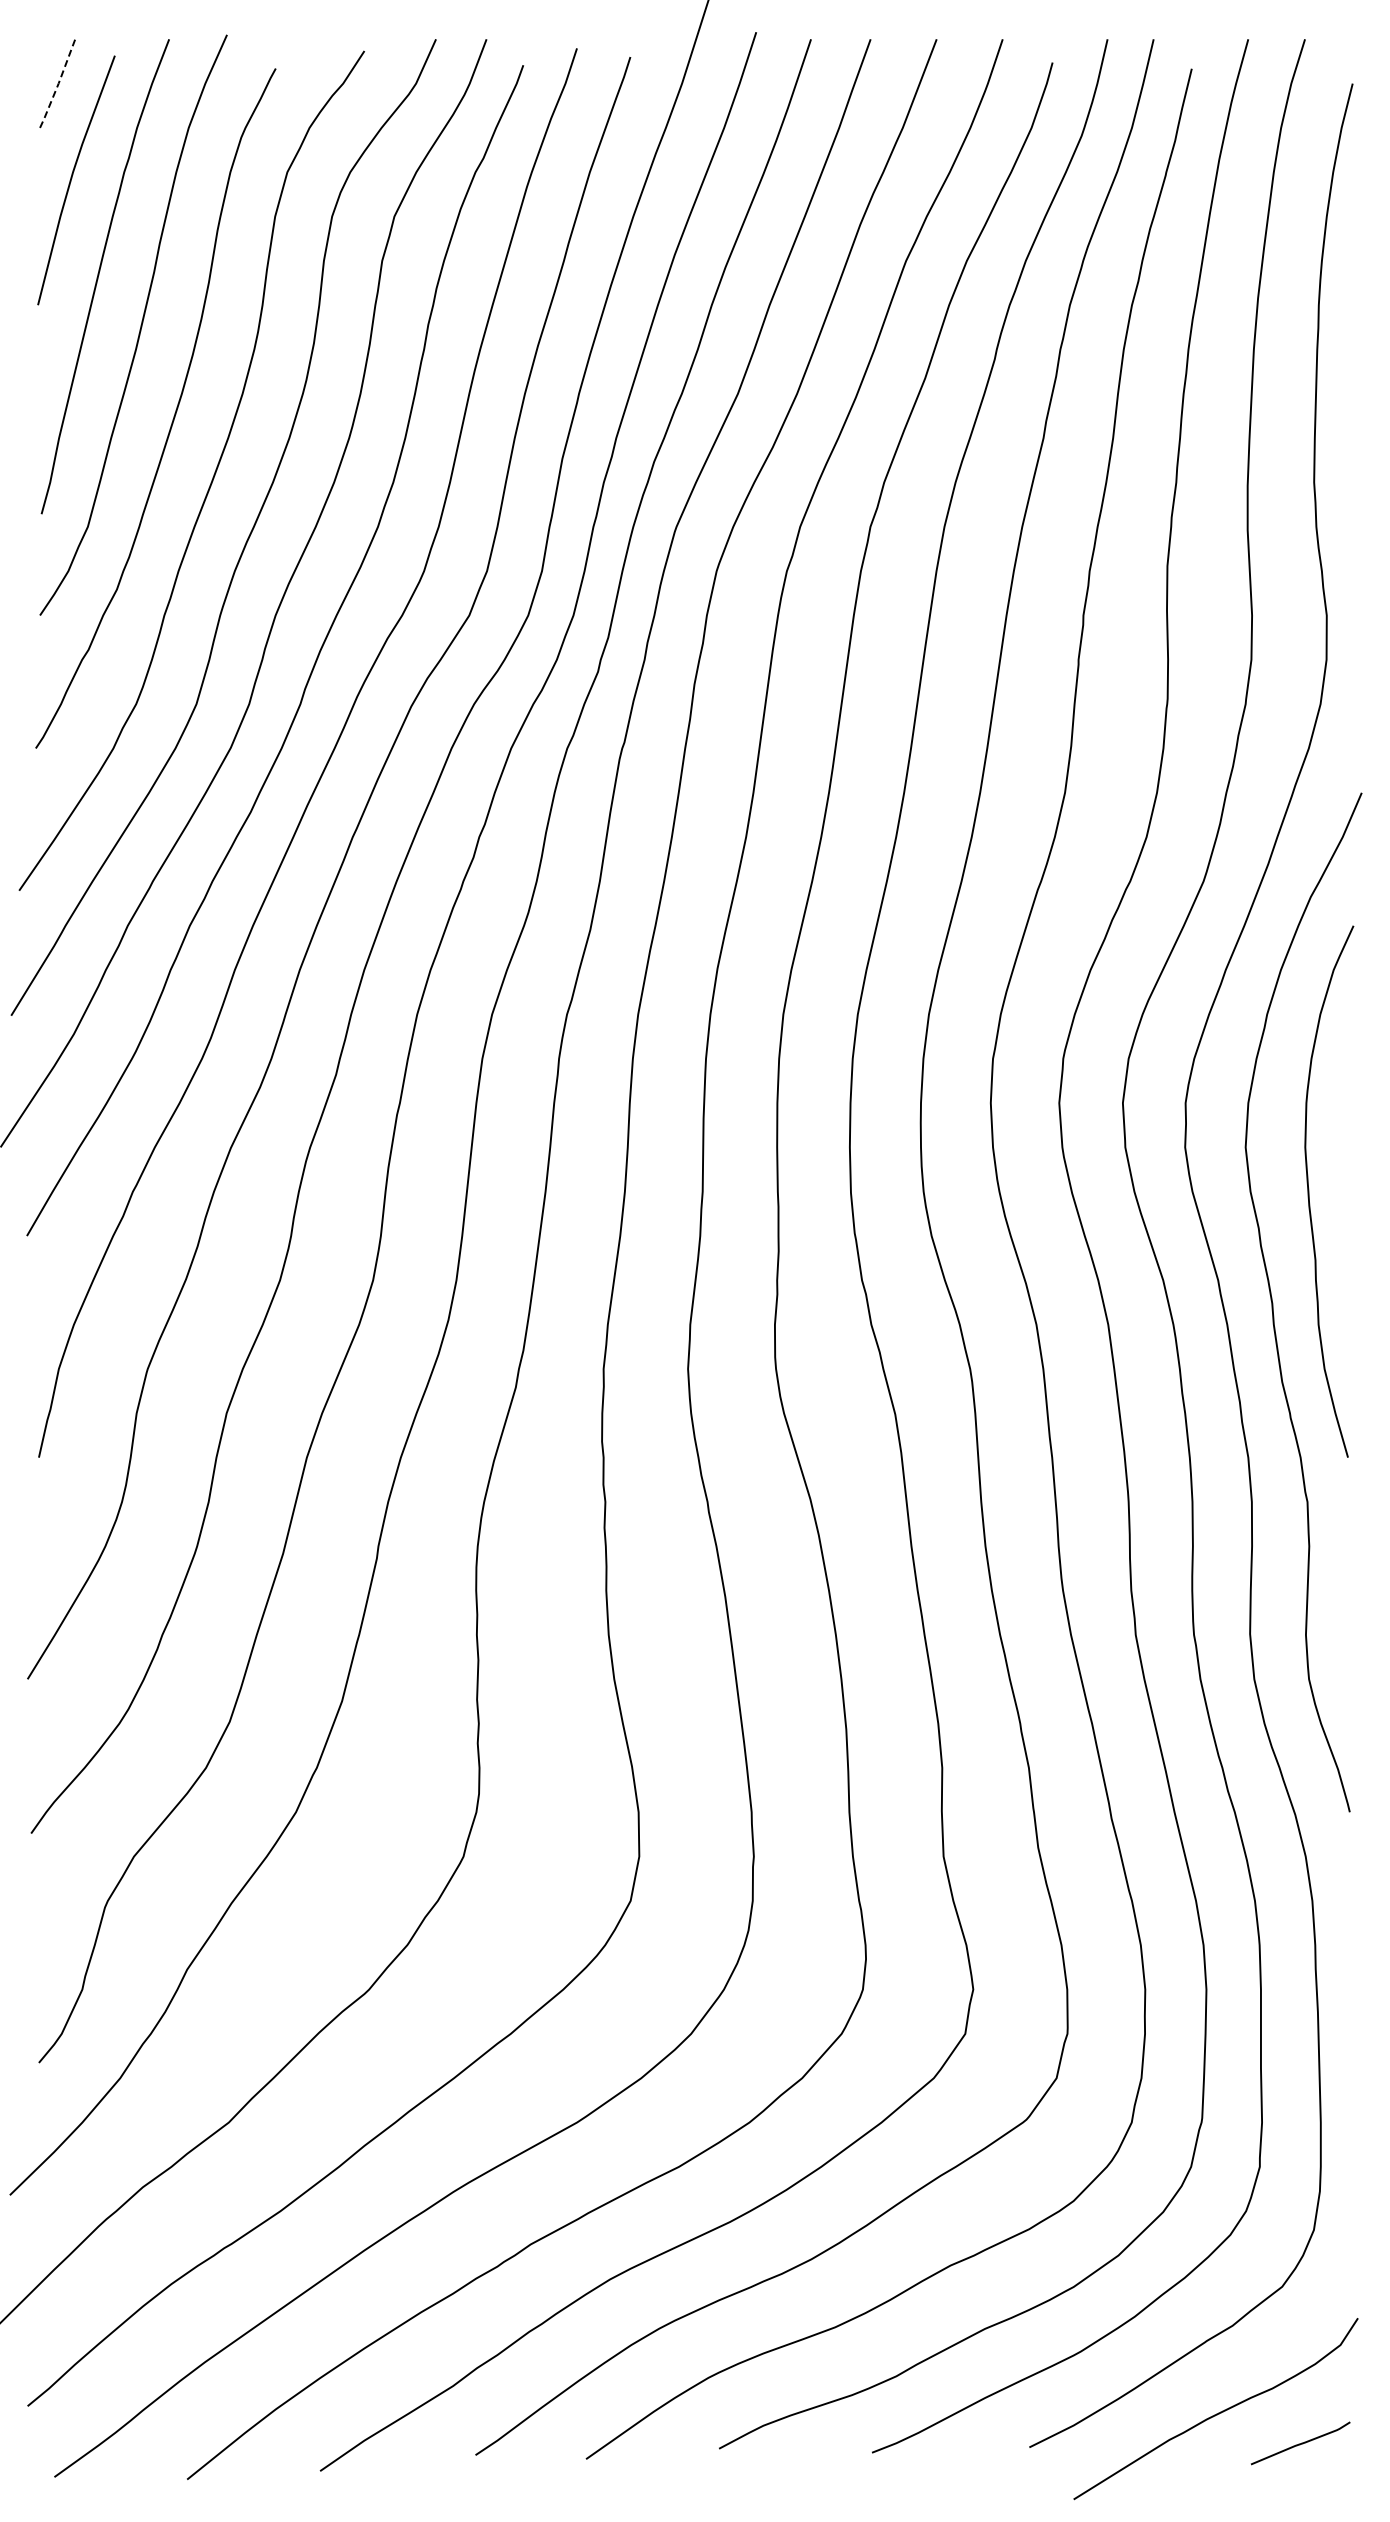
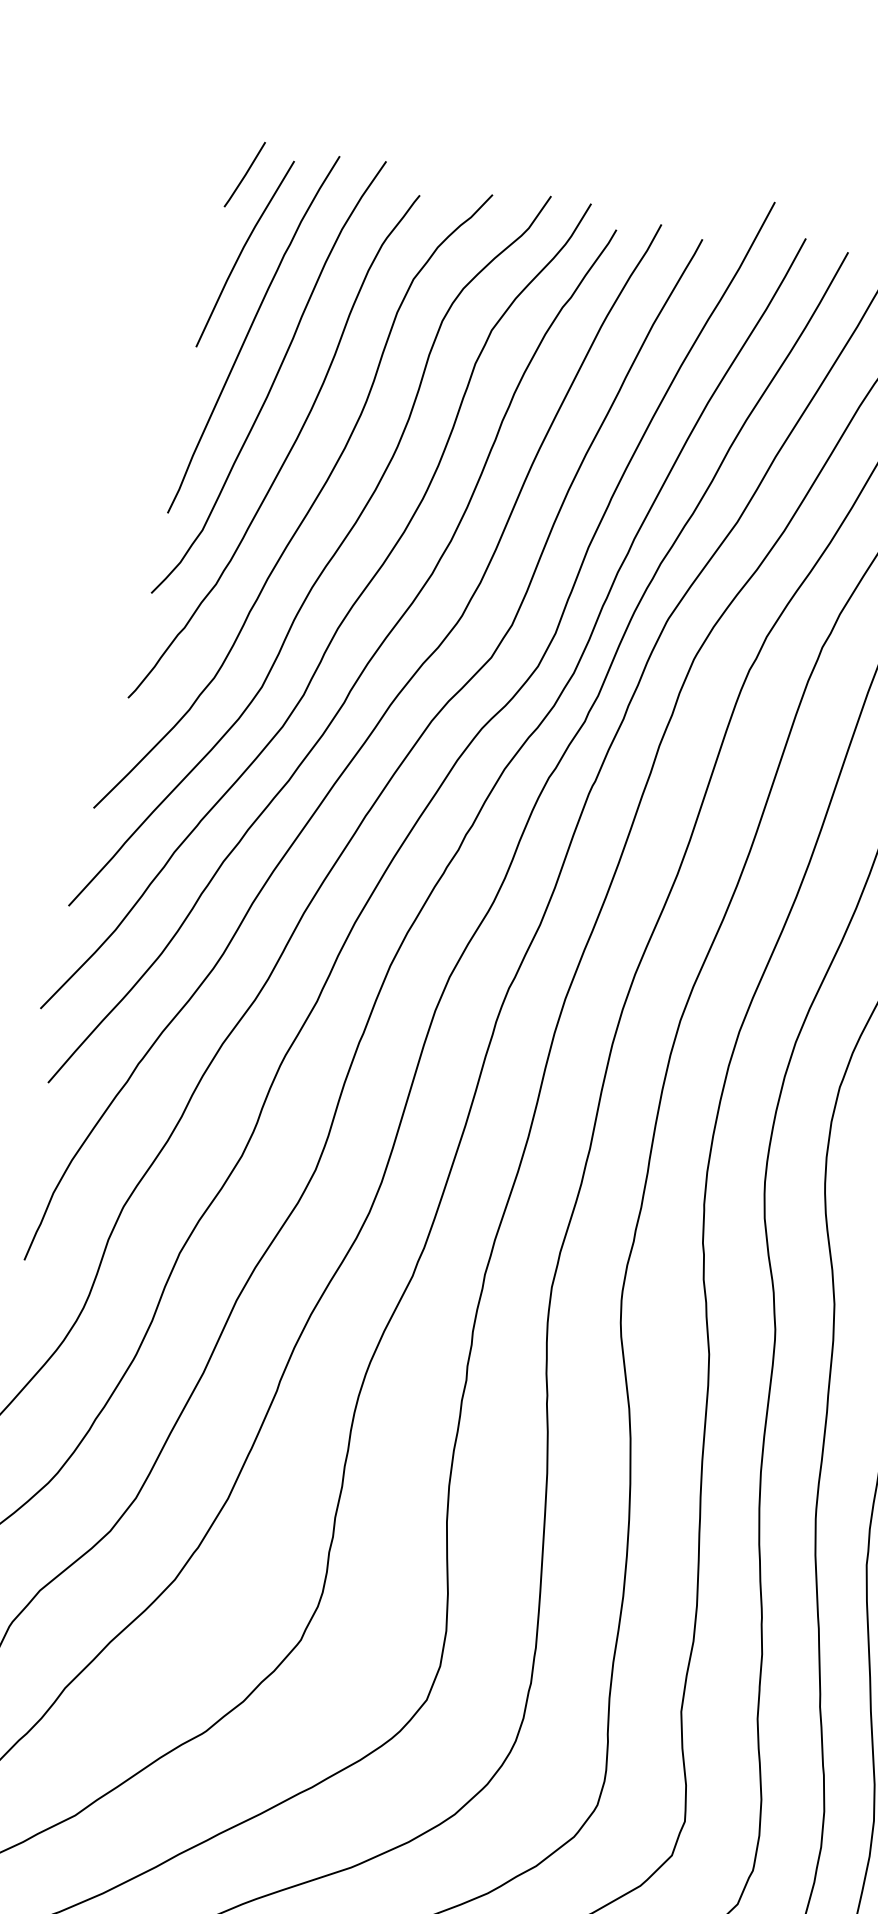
line: (58, 83) -> (245, 174), dashed -> solid

